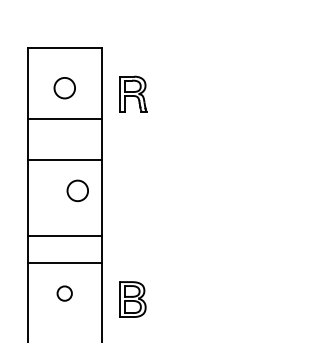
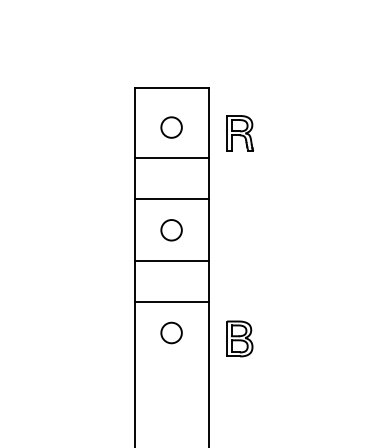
circle: (77, 191) -> (171, 230), moved
line: (64, 236) -> (171, 261), moved
circle: (64, 293) -> (171, 332), size x1.43

